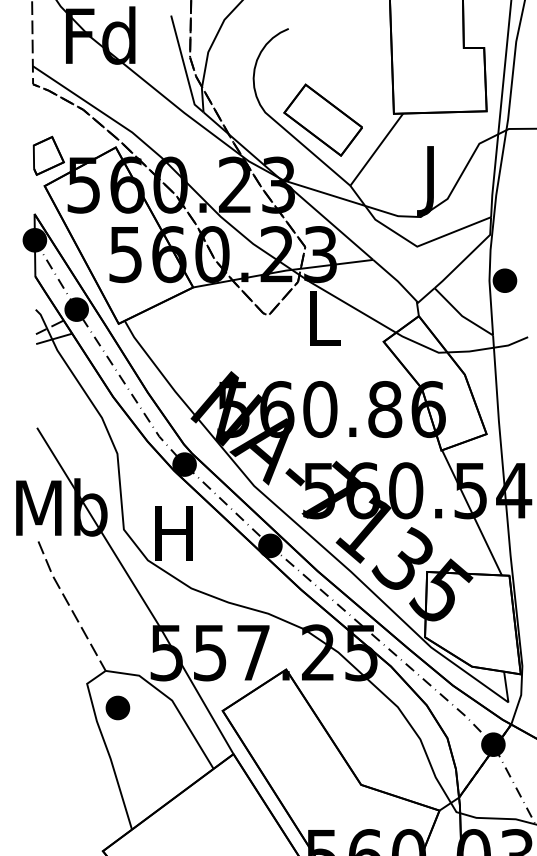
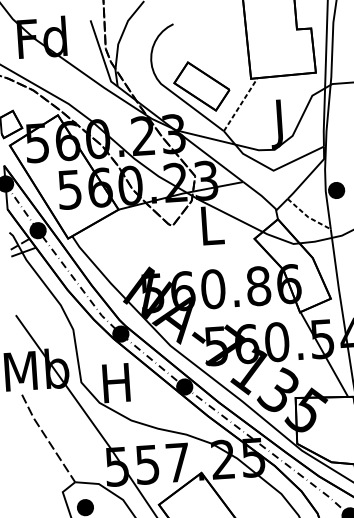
line: (376, 149) -> (240, 104), solid -> dashed
line: (461, 315) -> (307, 216), solid -> dashed

